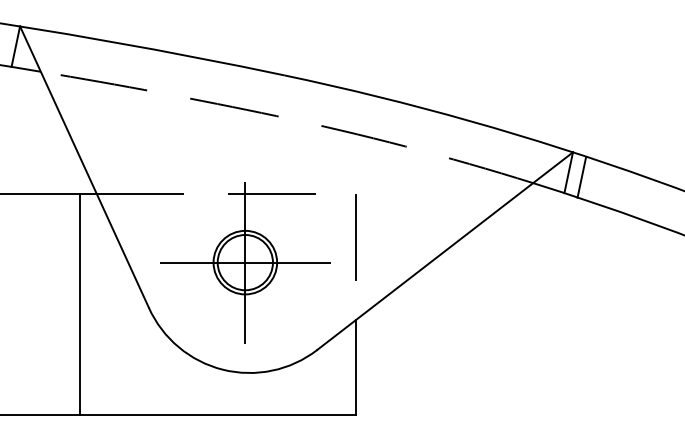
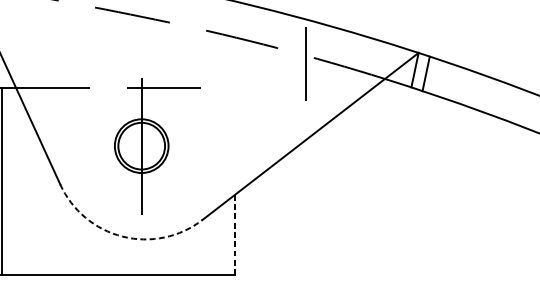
line: (355, 237) -> (305, 64), moved
line: (244, 262) -> (141, 146), removed
line: (355, 367) -> (234, 234), solid -> dashed
arc: (222, 369) -> (122, 236), solid -> dashed

